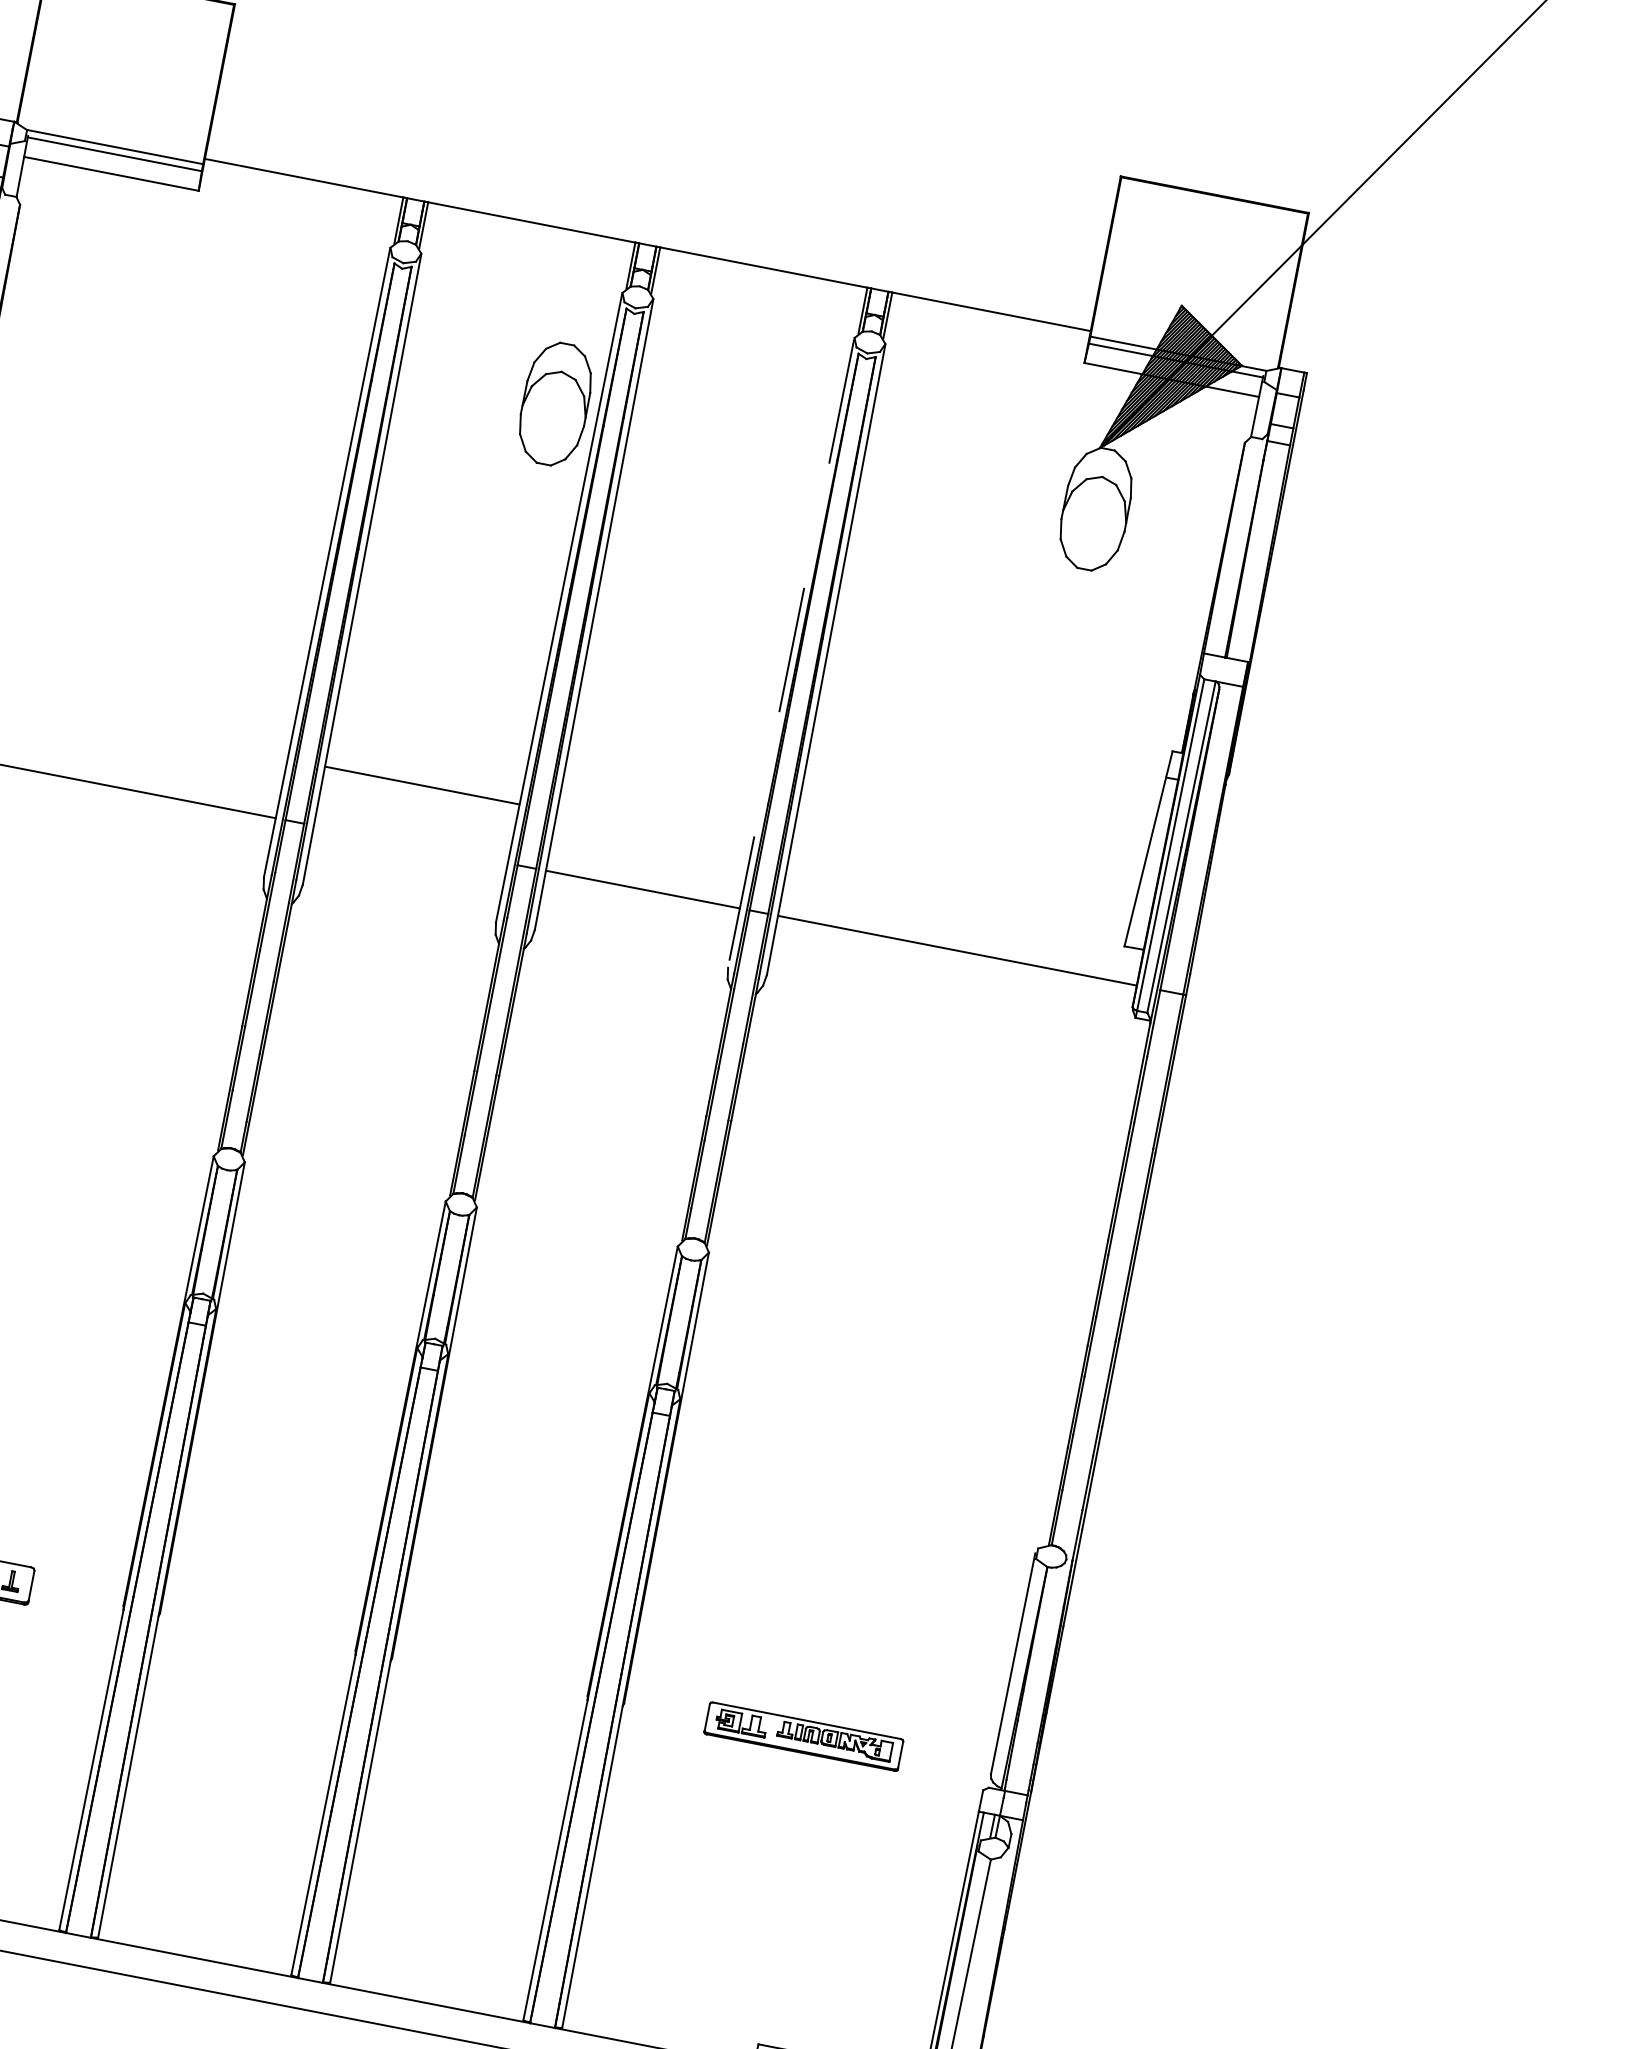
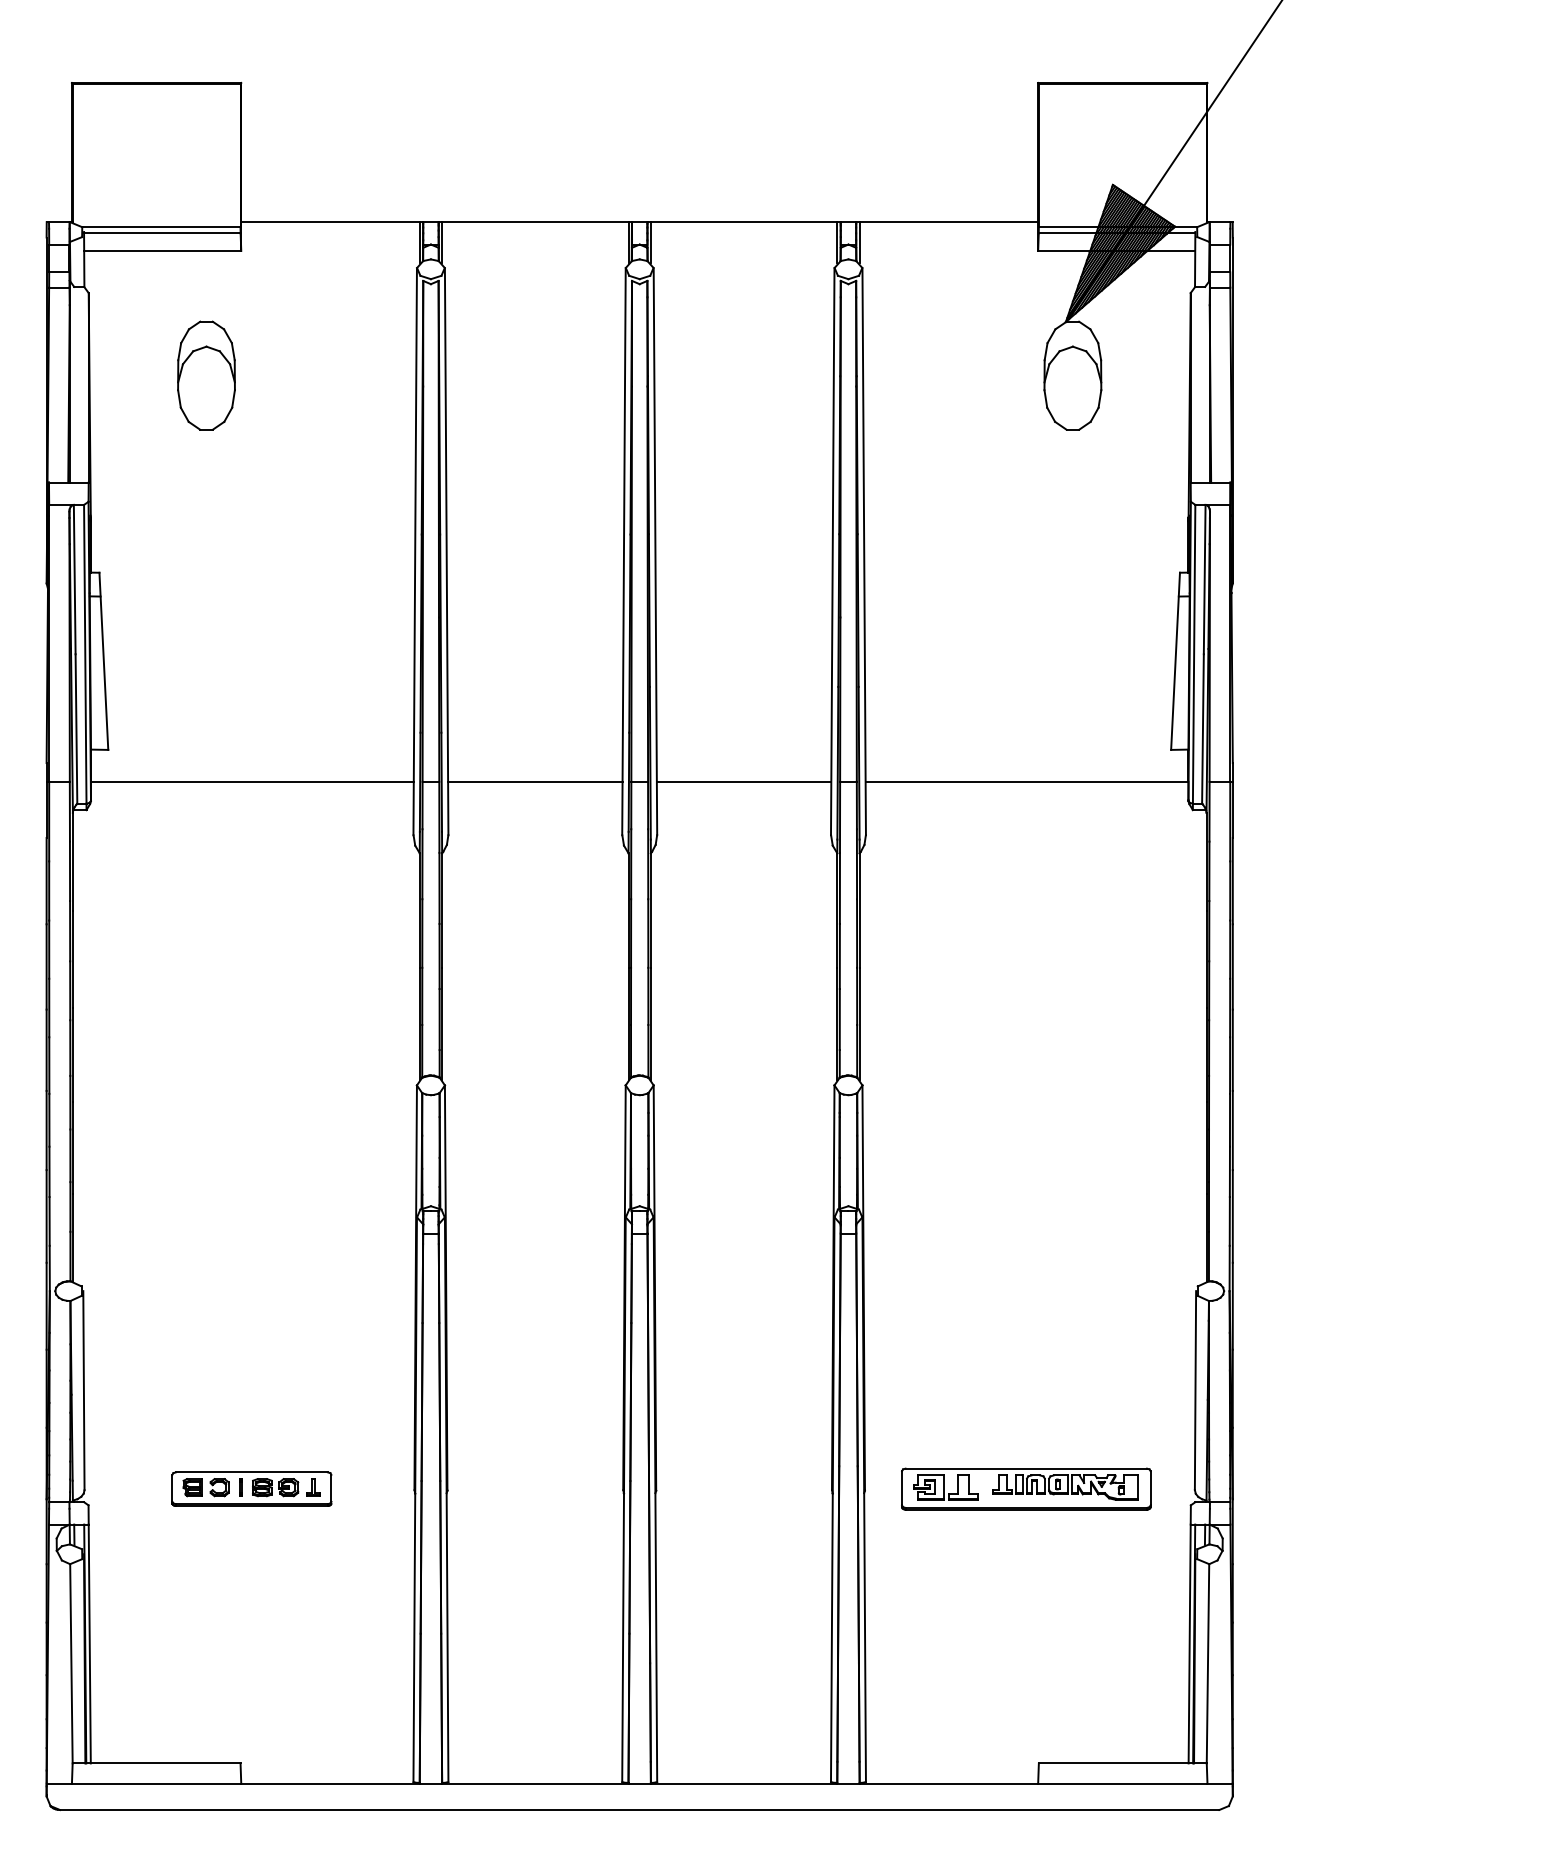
part: (555, 403) -> (206, 375), moved
line: (790, 653) -> (832, 552), dashed -> solid
line: (422, 785) -> (535, 781), moved
part: (804, 1736) -> (1026, 1488), size x1.43

